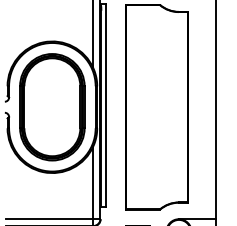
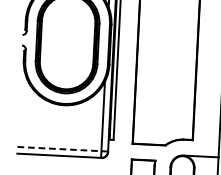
line: (53, 219) -> (63, 149), solid -> dashed

